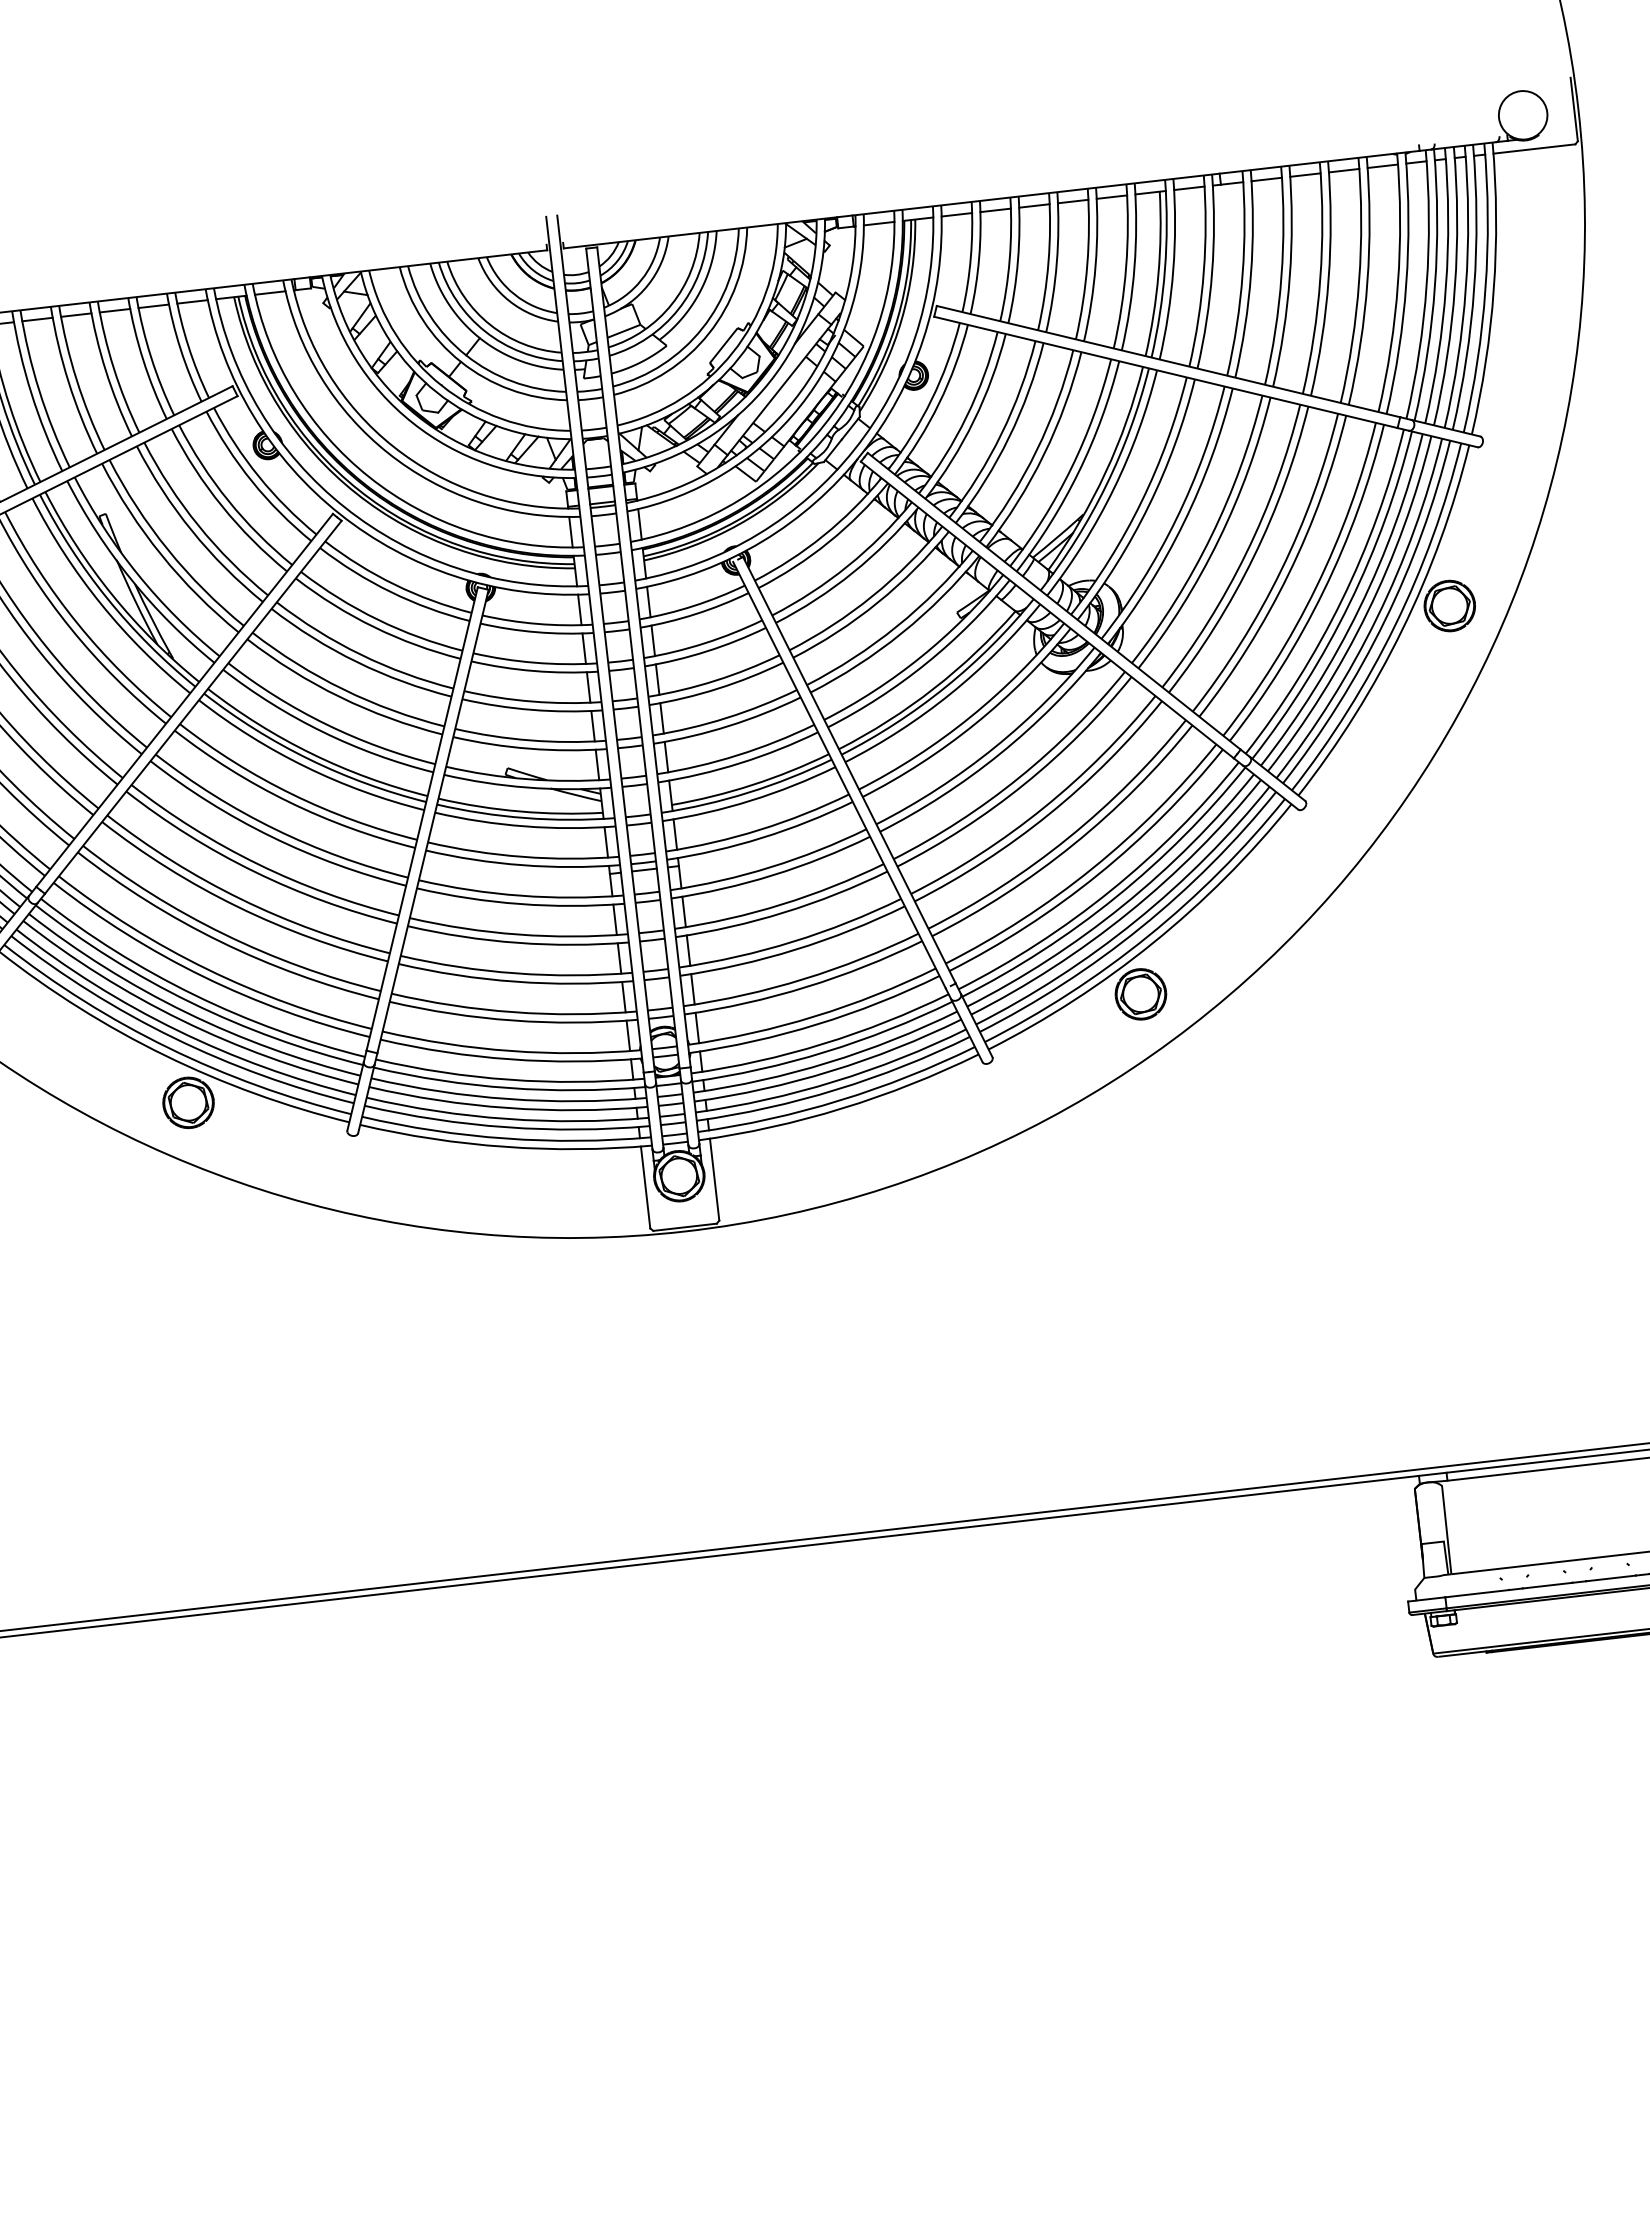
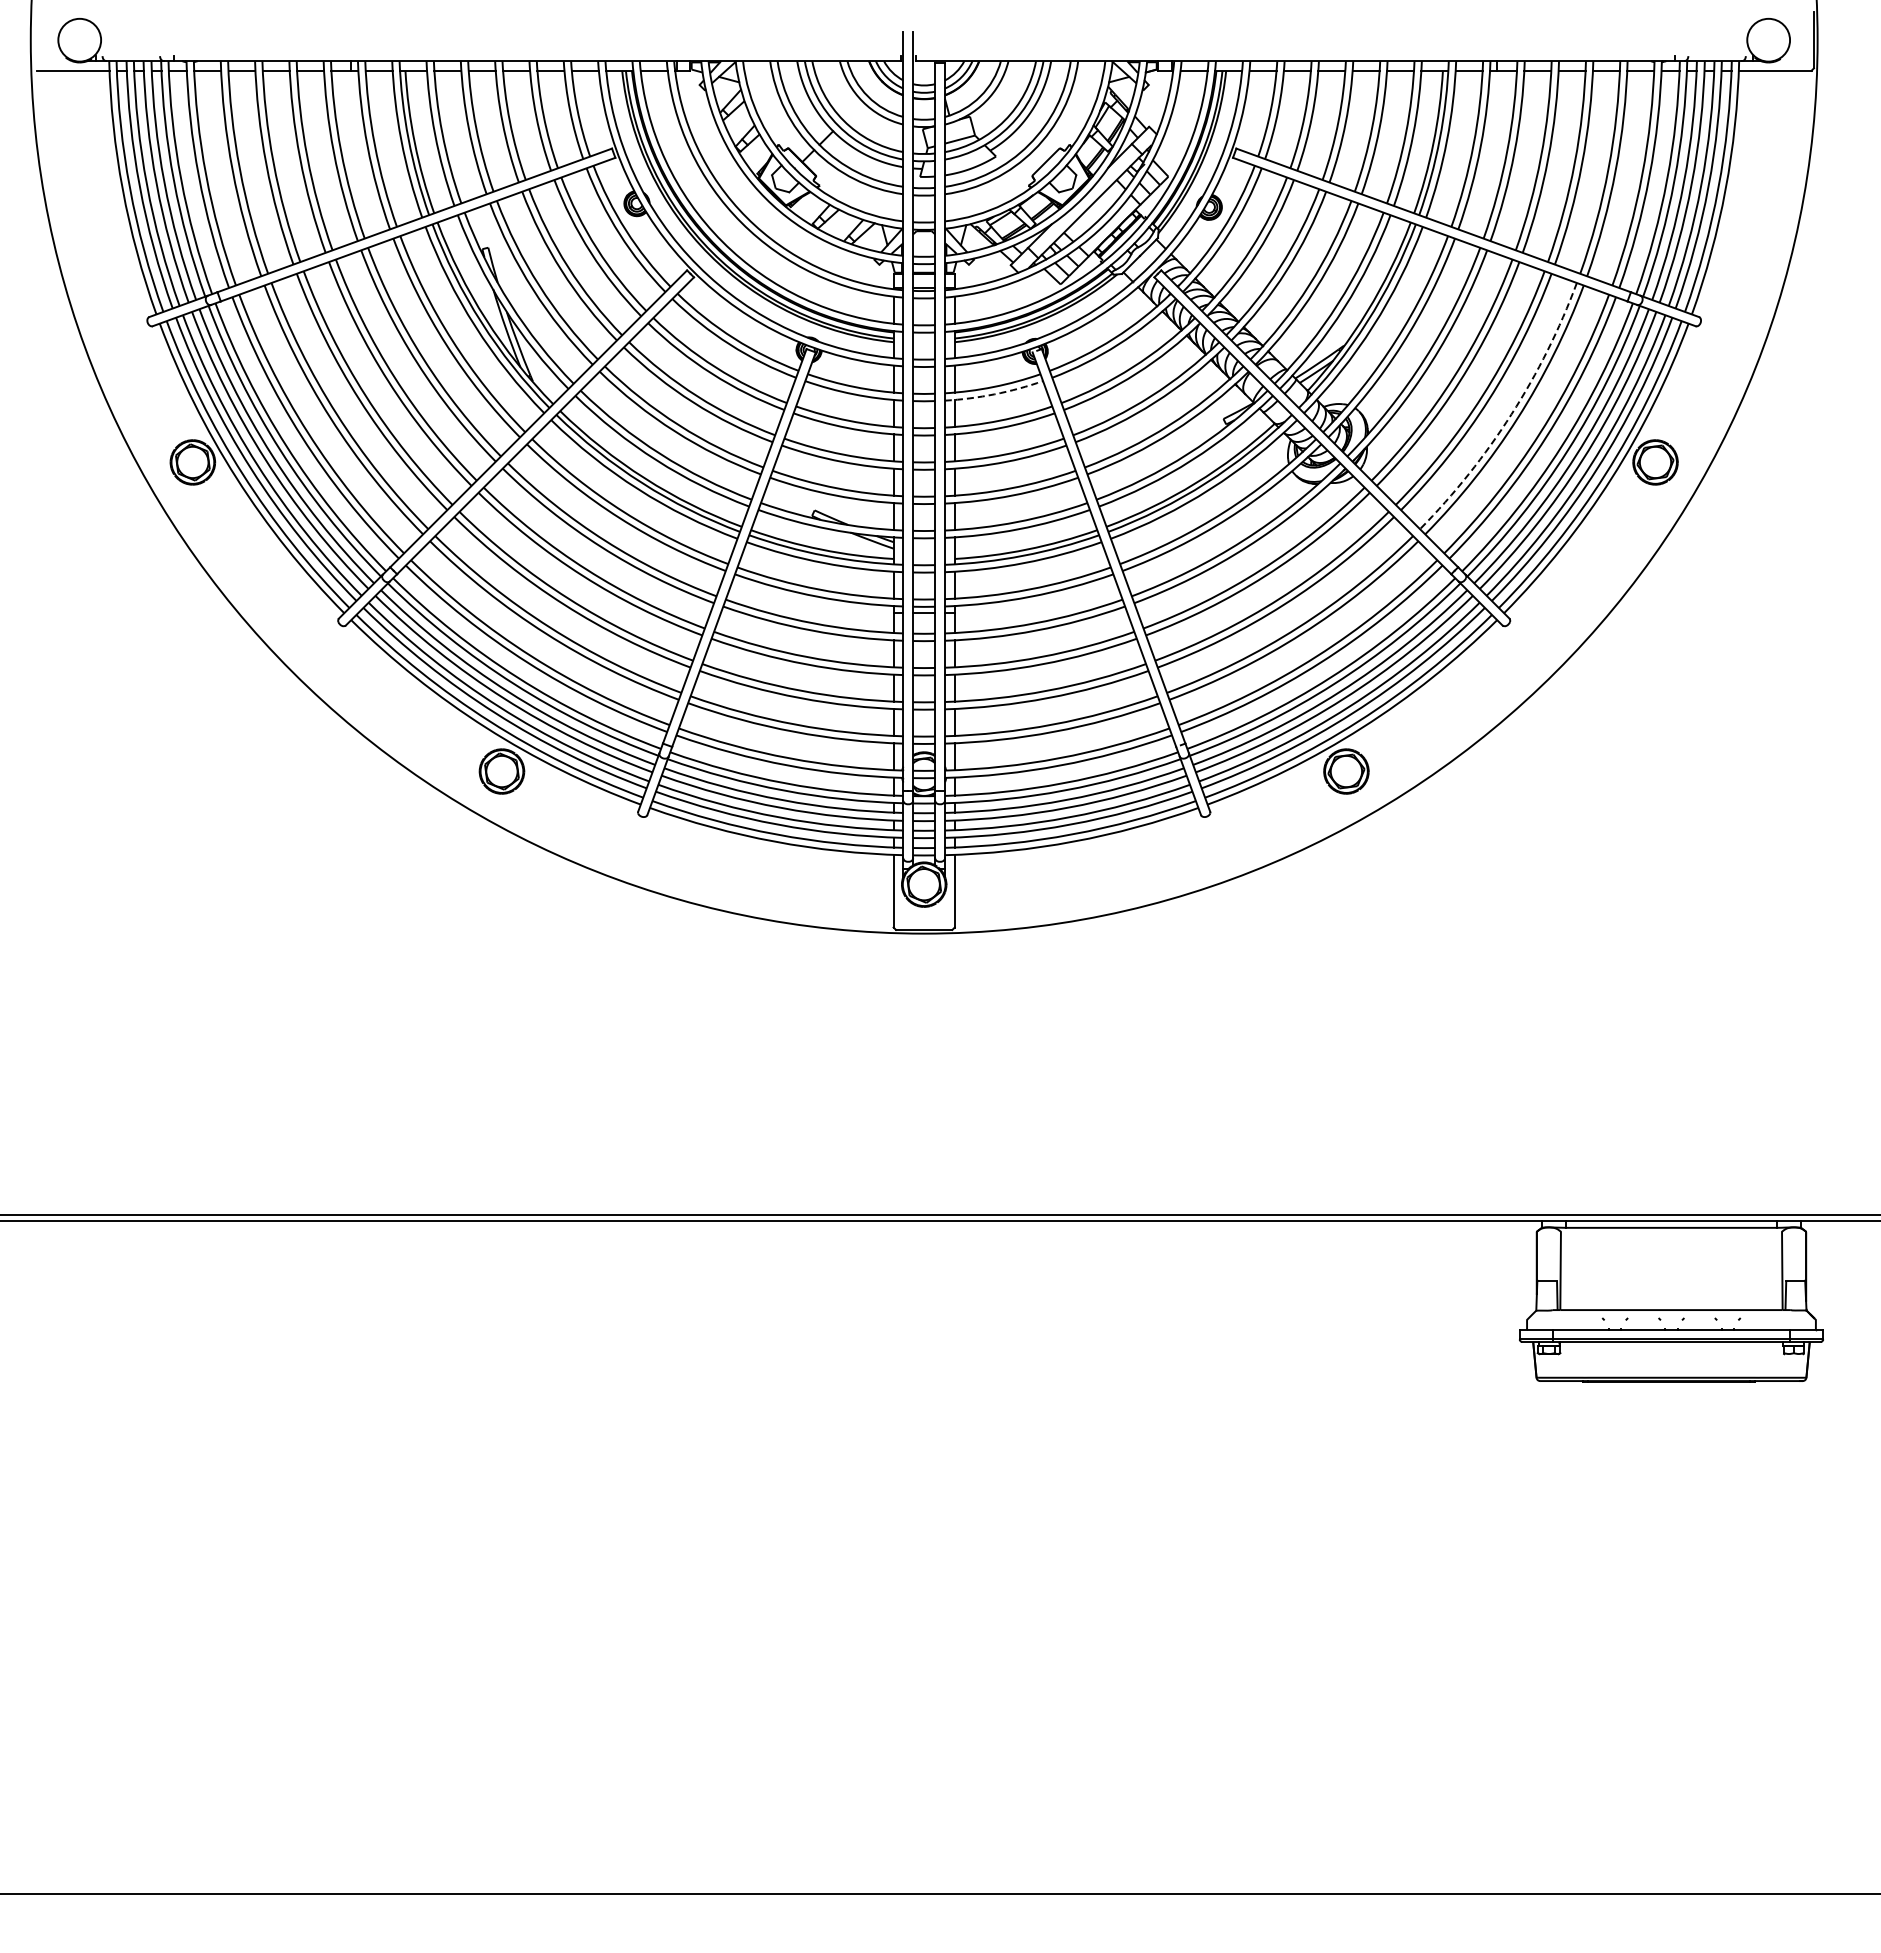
arc: (1281, 570) -> (1511, 414), solid -> dashed
arc: (695, 614) -> (994, 394), solid -> dashed

